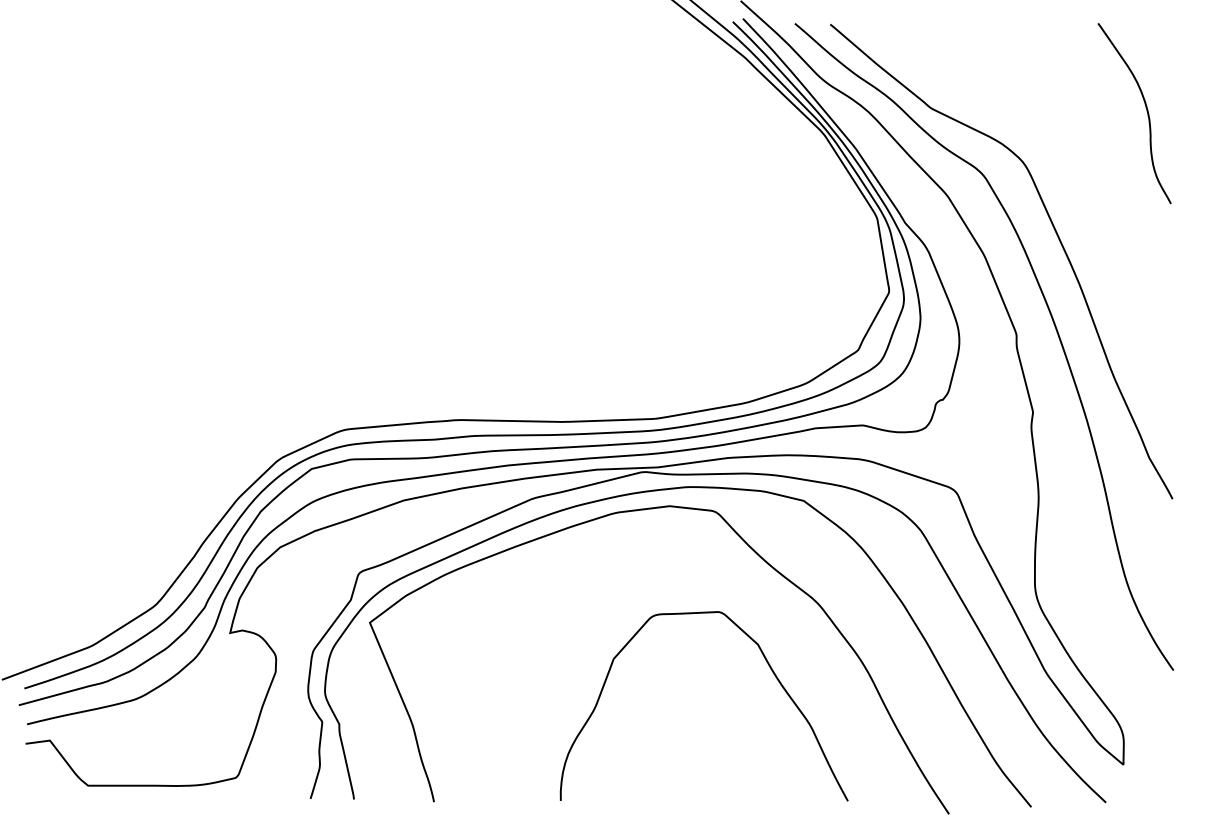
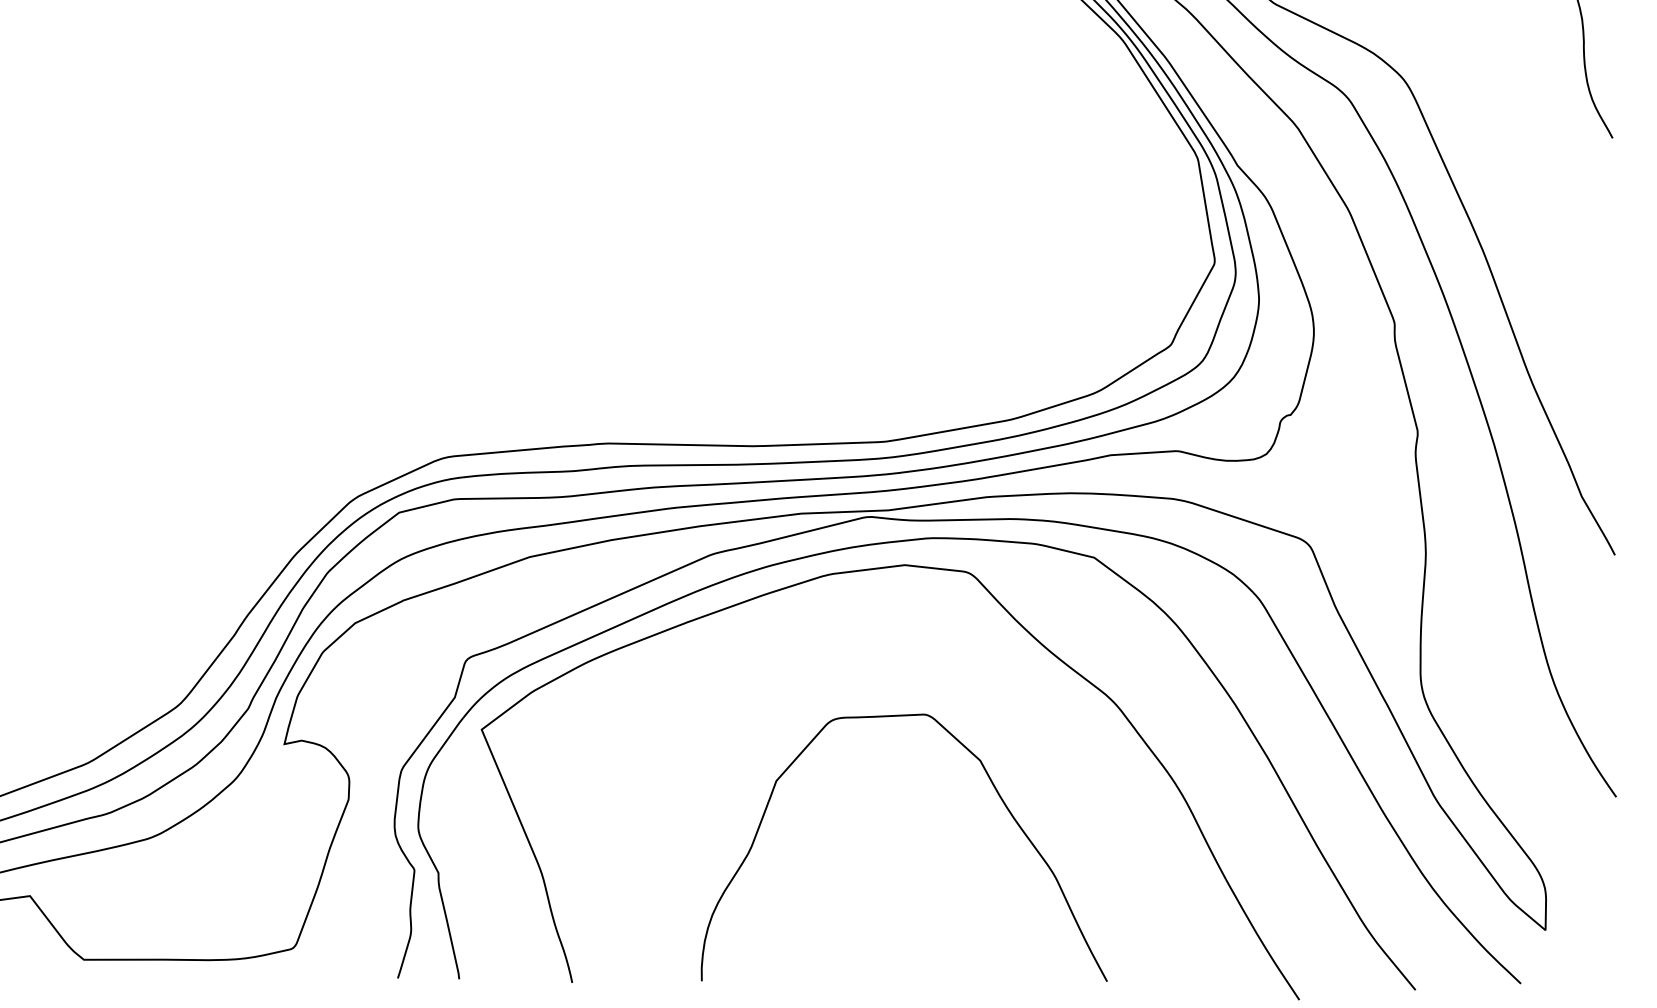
curve: (771, 671) -> (999, 798), moved

